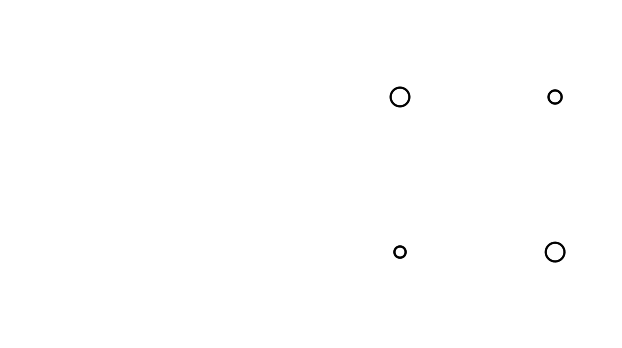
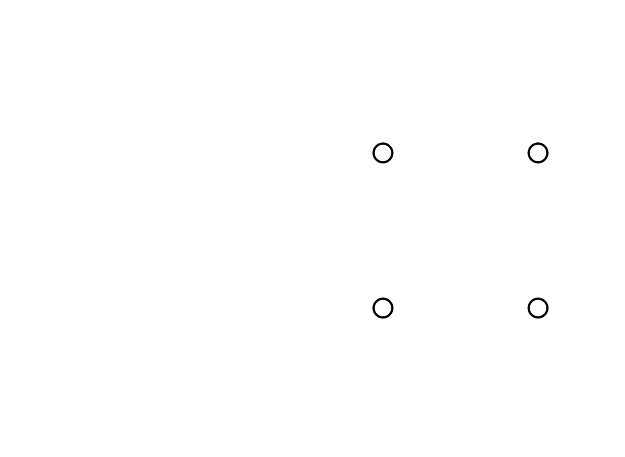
part: (554, 96) -> (537, 152), size x1.43
part: (399, 251) -> (382, 307), size x1.67

